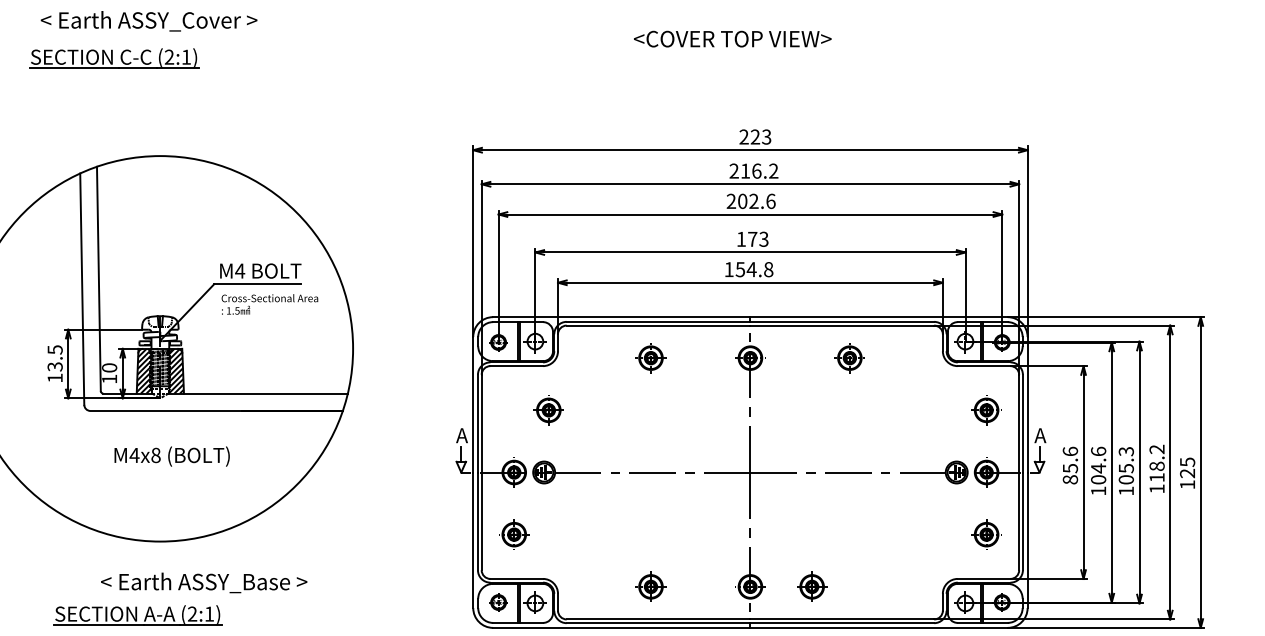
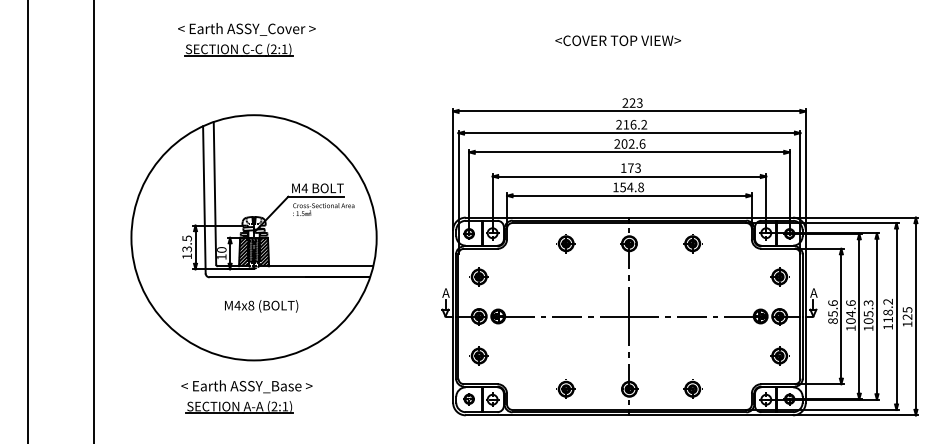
part: (113, 57) -> (238, 49), moved
part: (547, 409) -> (478, 276), moved
text: (203, 582) -> (246, 386), moved
part: (811, 585) -> (692, 388), moved

